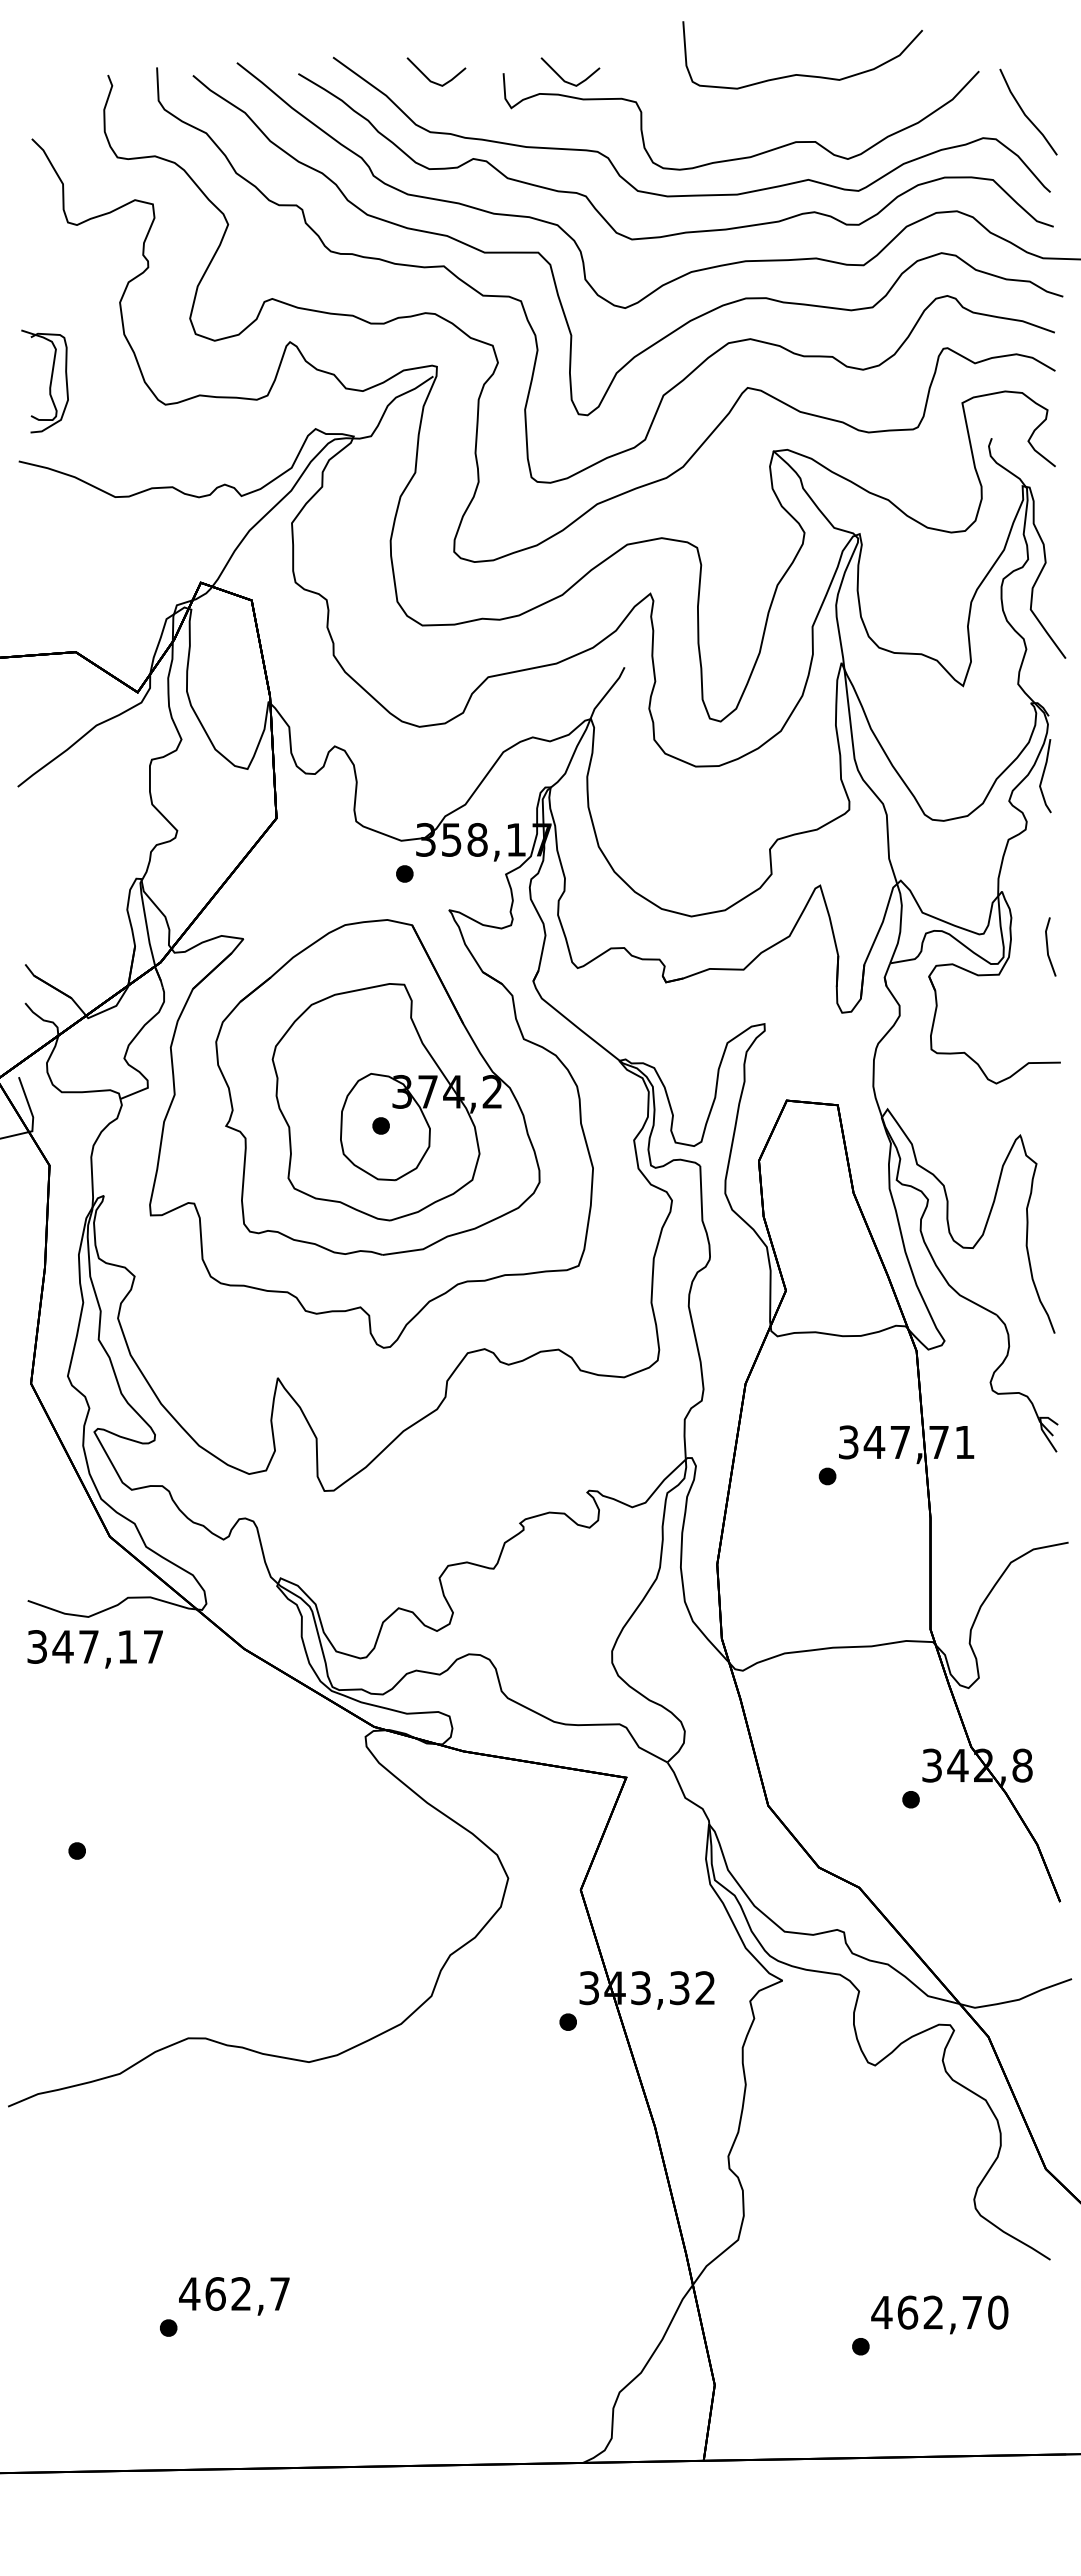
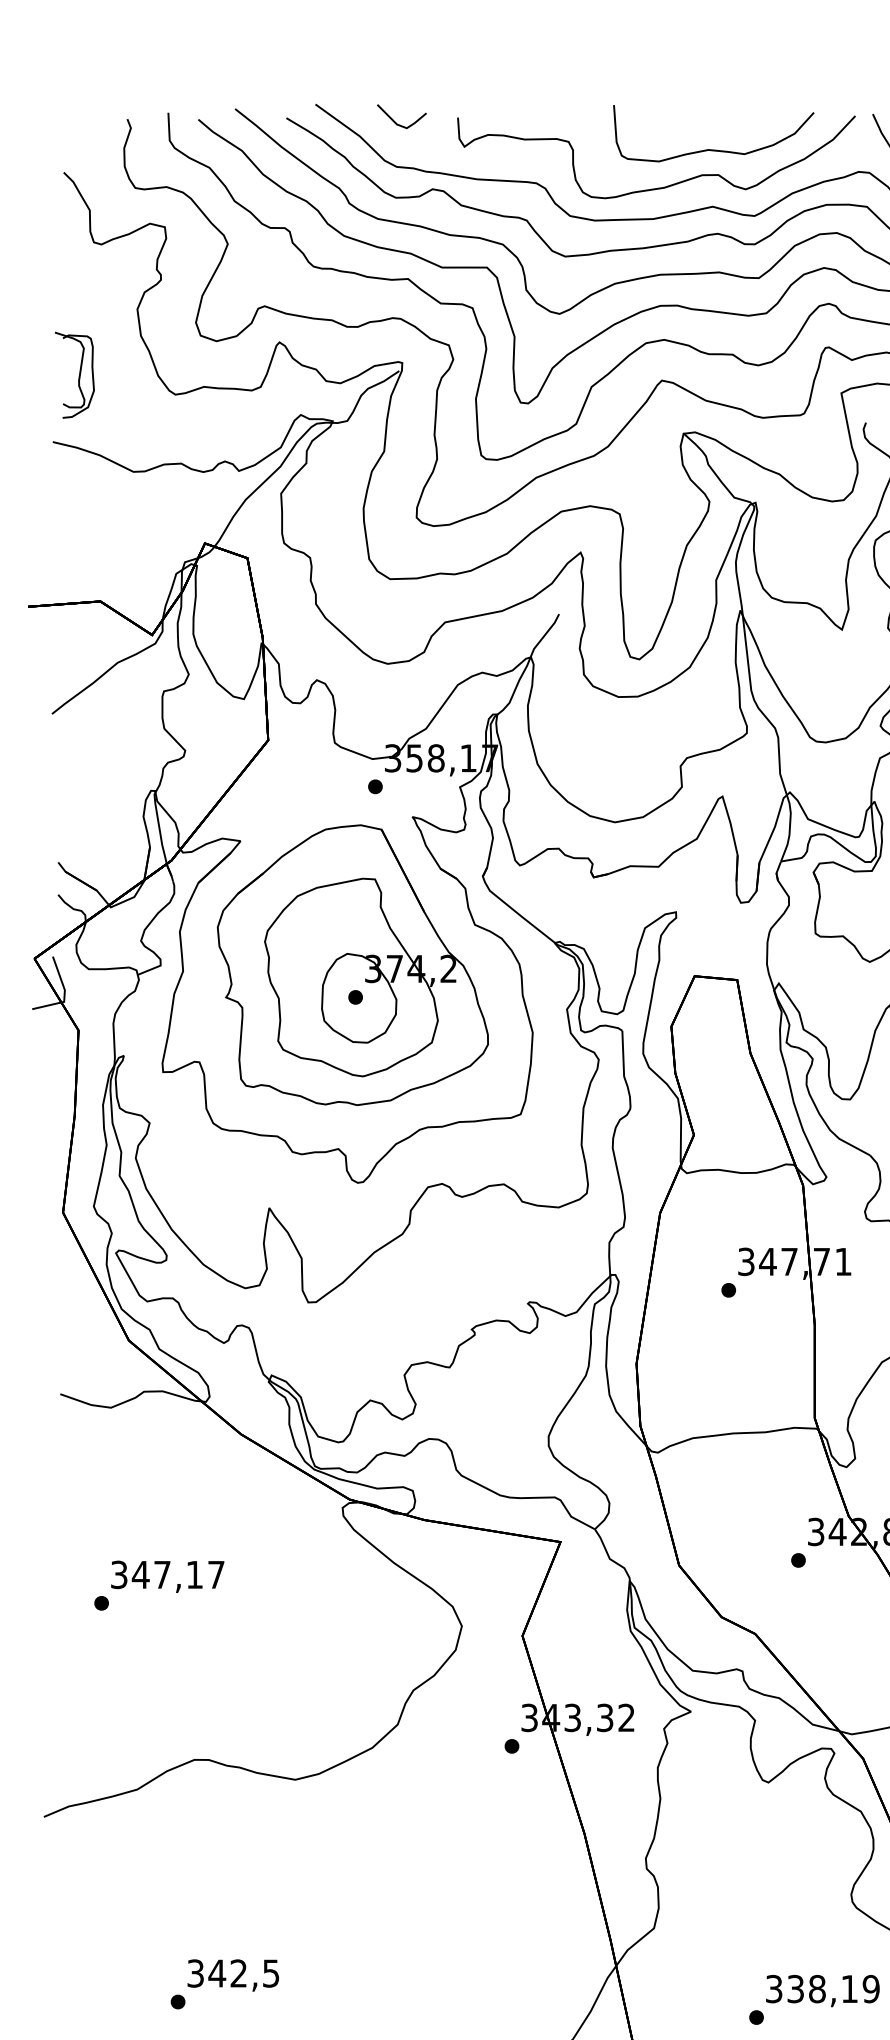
curve: (802, 74) -> (713, 149), moved
line: (563, 78) -> (508, 122), removed
text: (94, 1649) -> (167, 1576), moved
text: (234, 2294) -> (233, 1973), 462,7 -> 342,5
text: (939, 2312) -> (822, 1988), 462,70 -> 338,19

